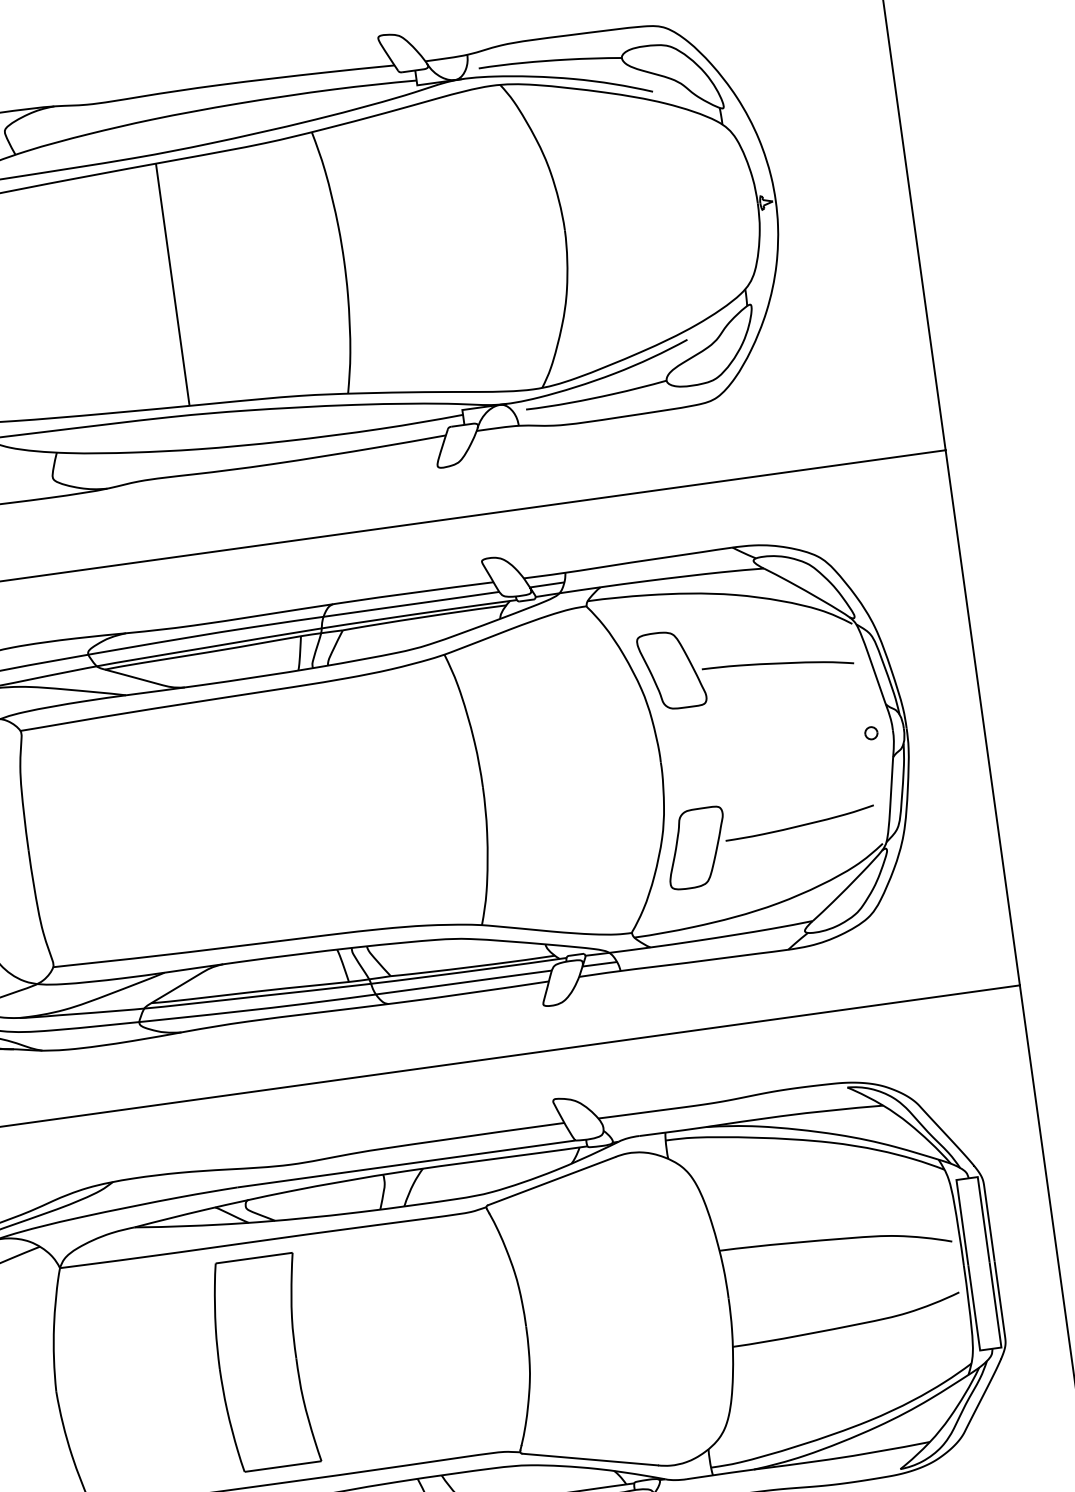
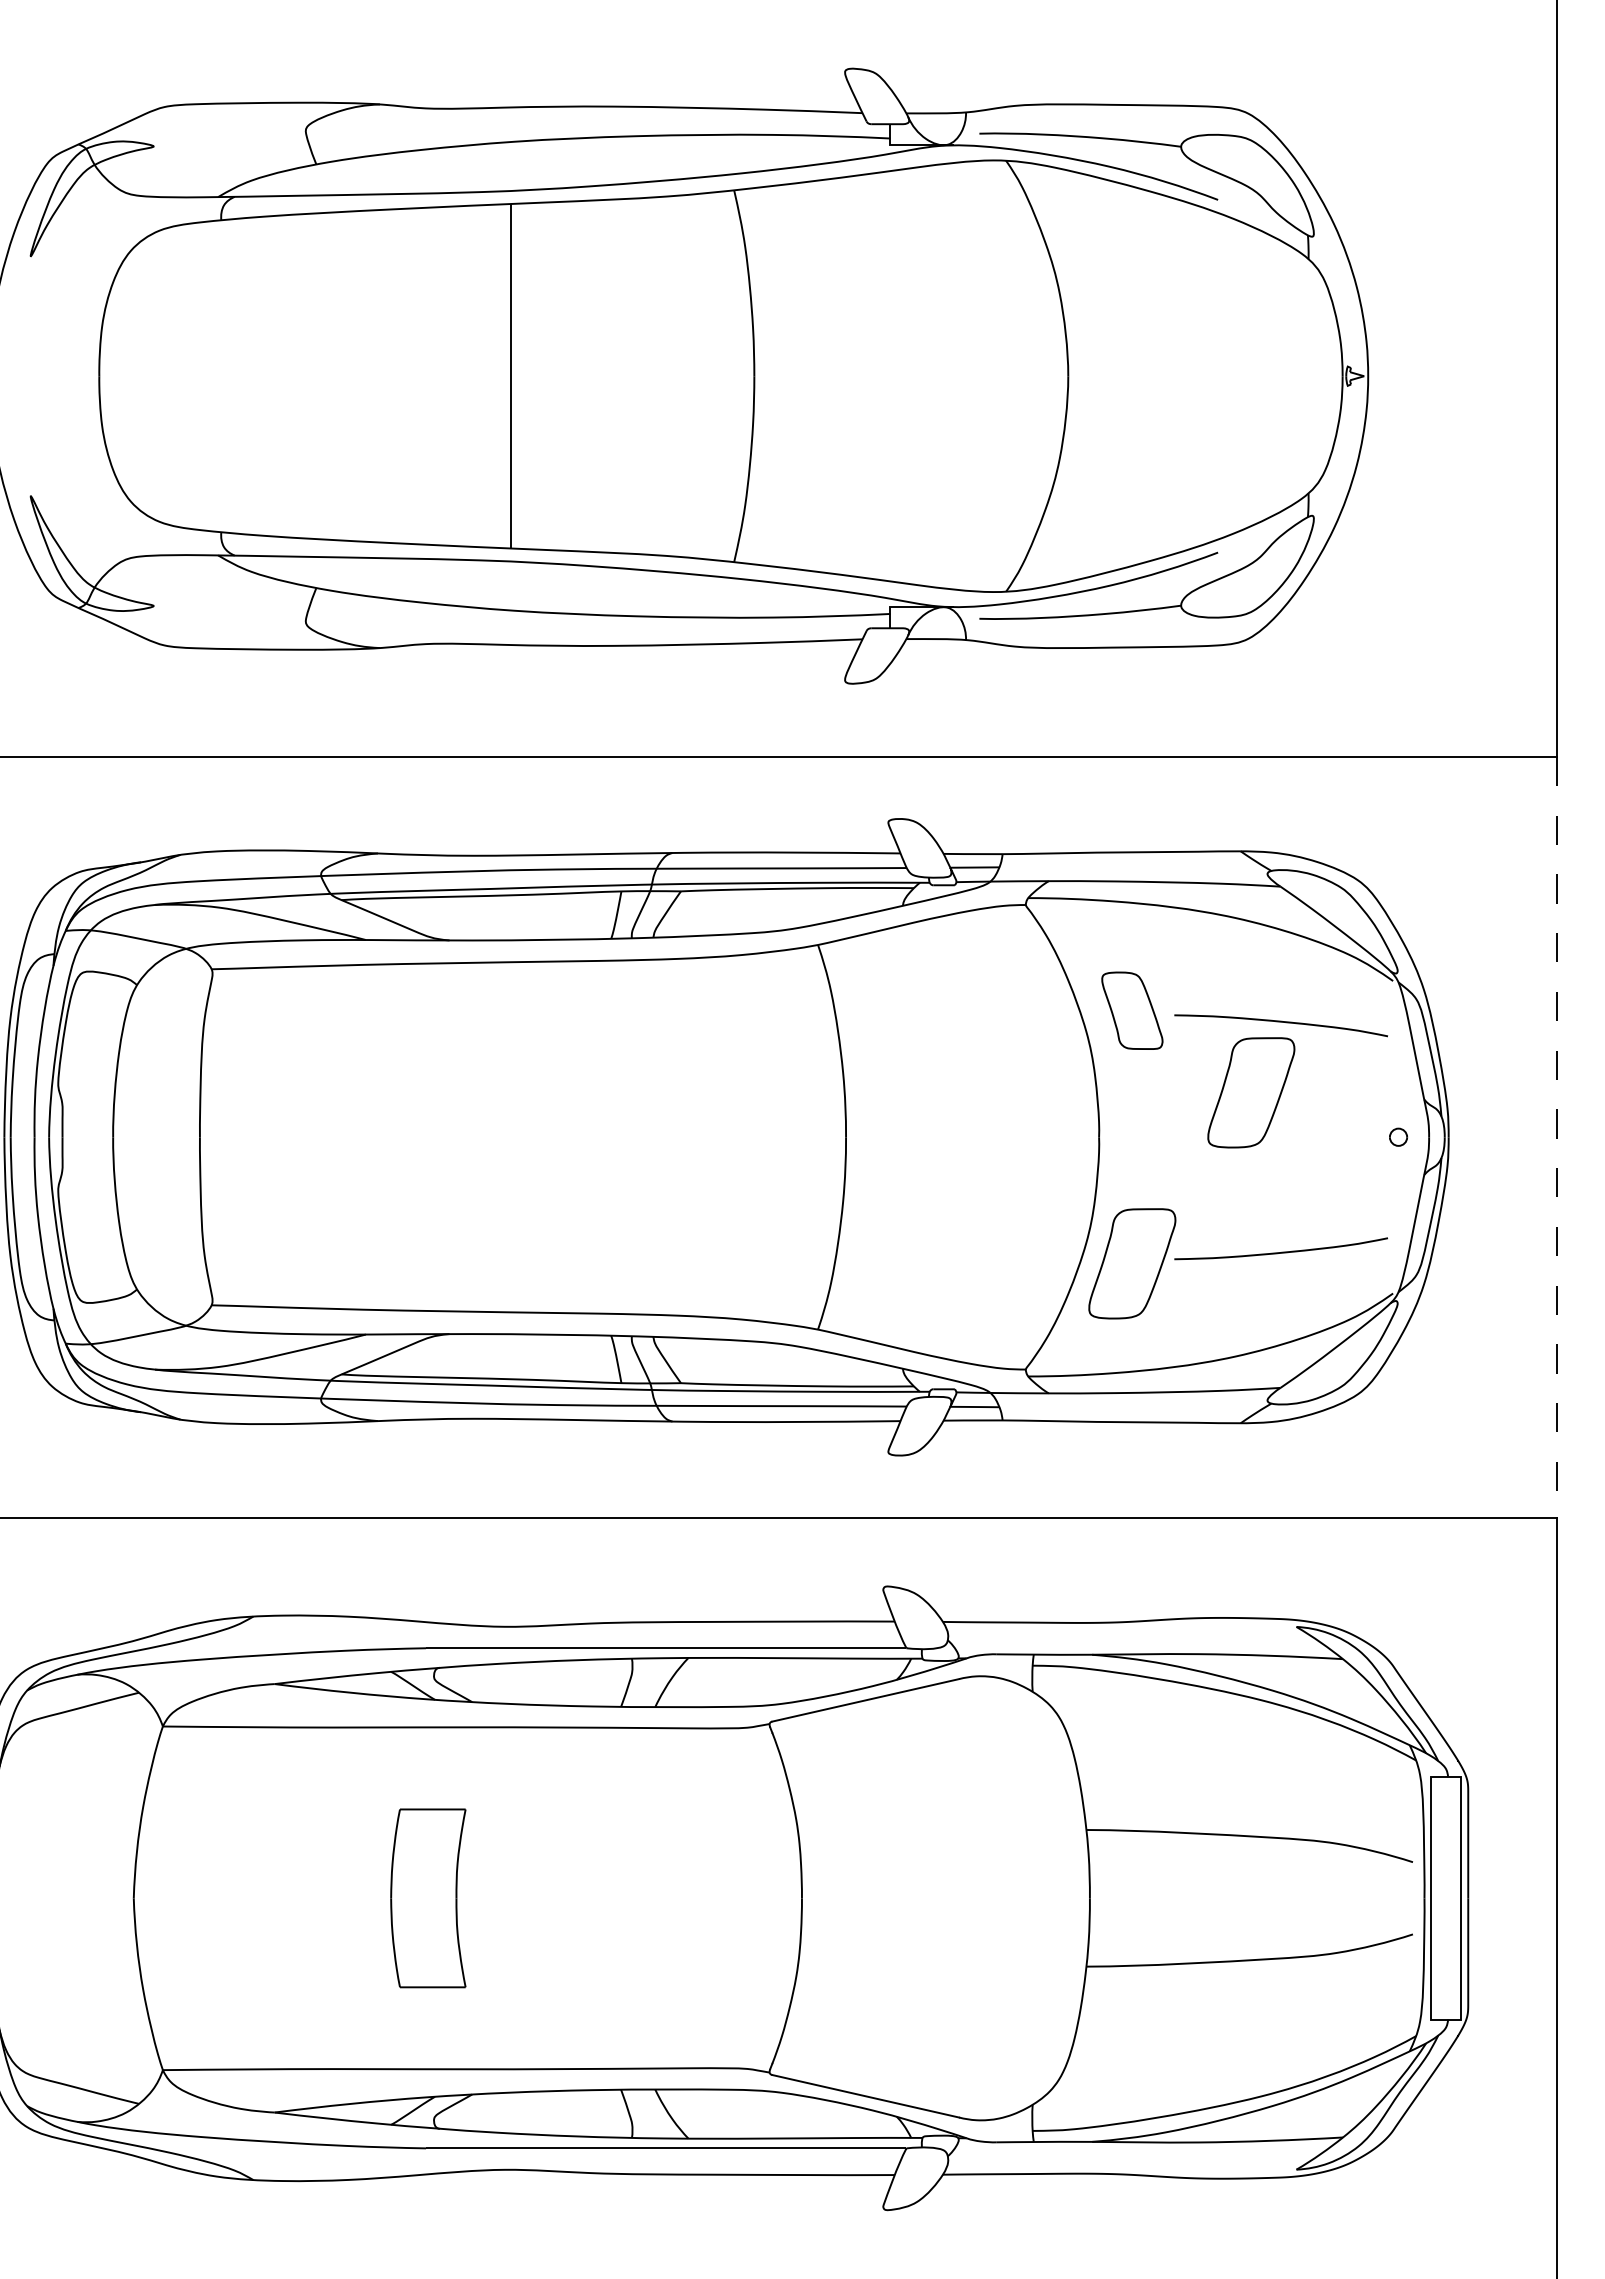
part: (671, 670) -> (1132, 1010), size x0.7
part: (763, 716) -> (1251, 1092), added
line: (982, 718) -> (1556, 1137), solid -> dashed
part: (263, 1363) -> (428, 1898), size x0.6

